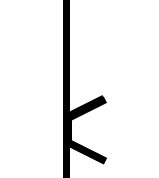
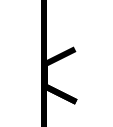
fill: (86, 108) -> (60, 57), removed

